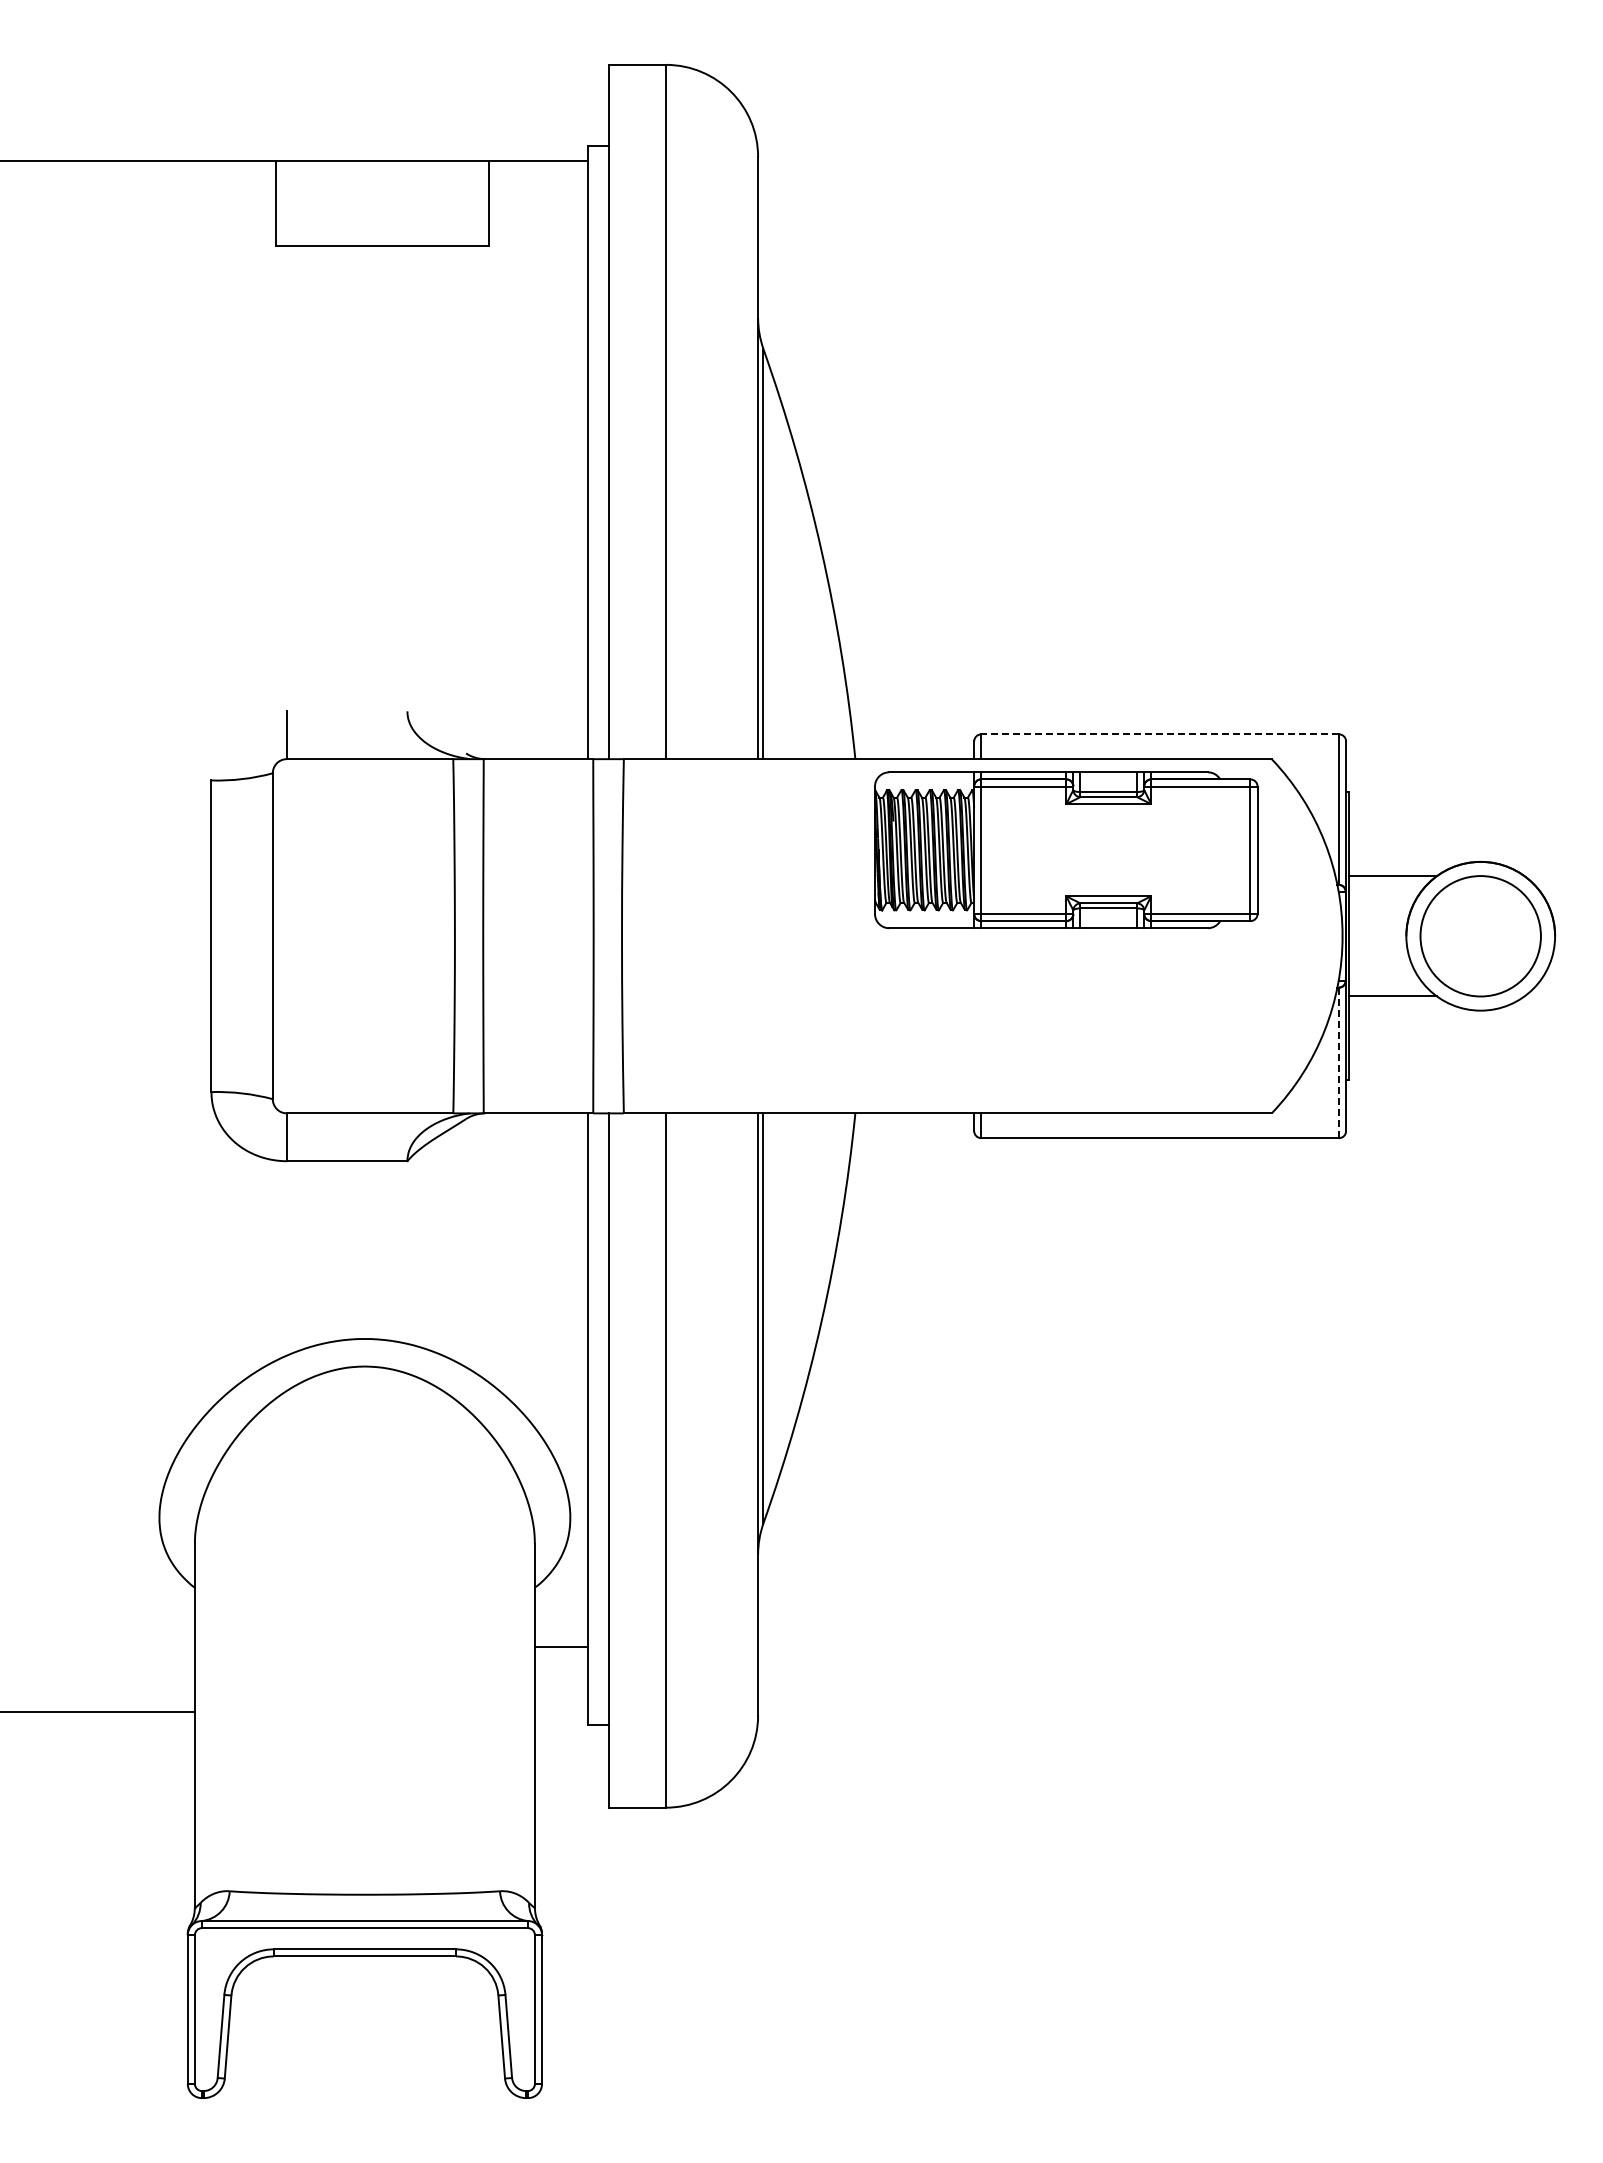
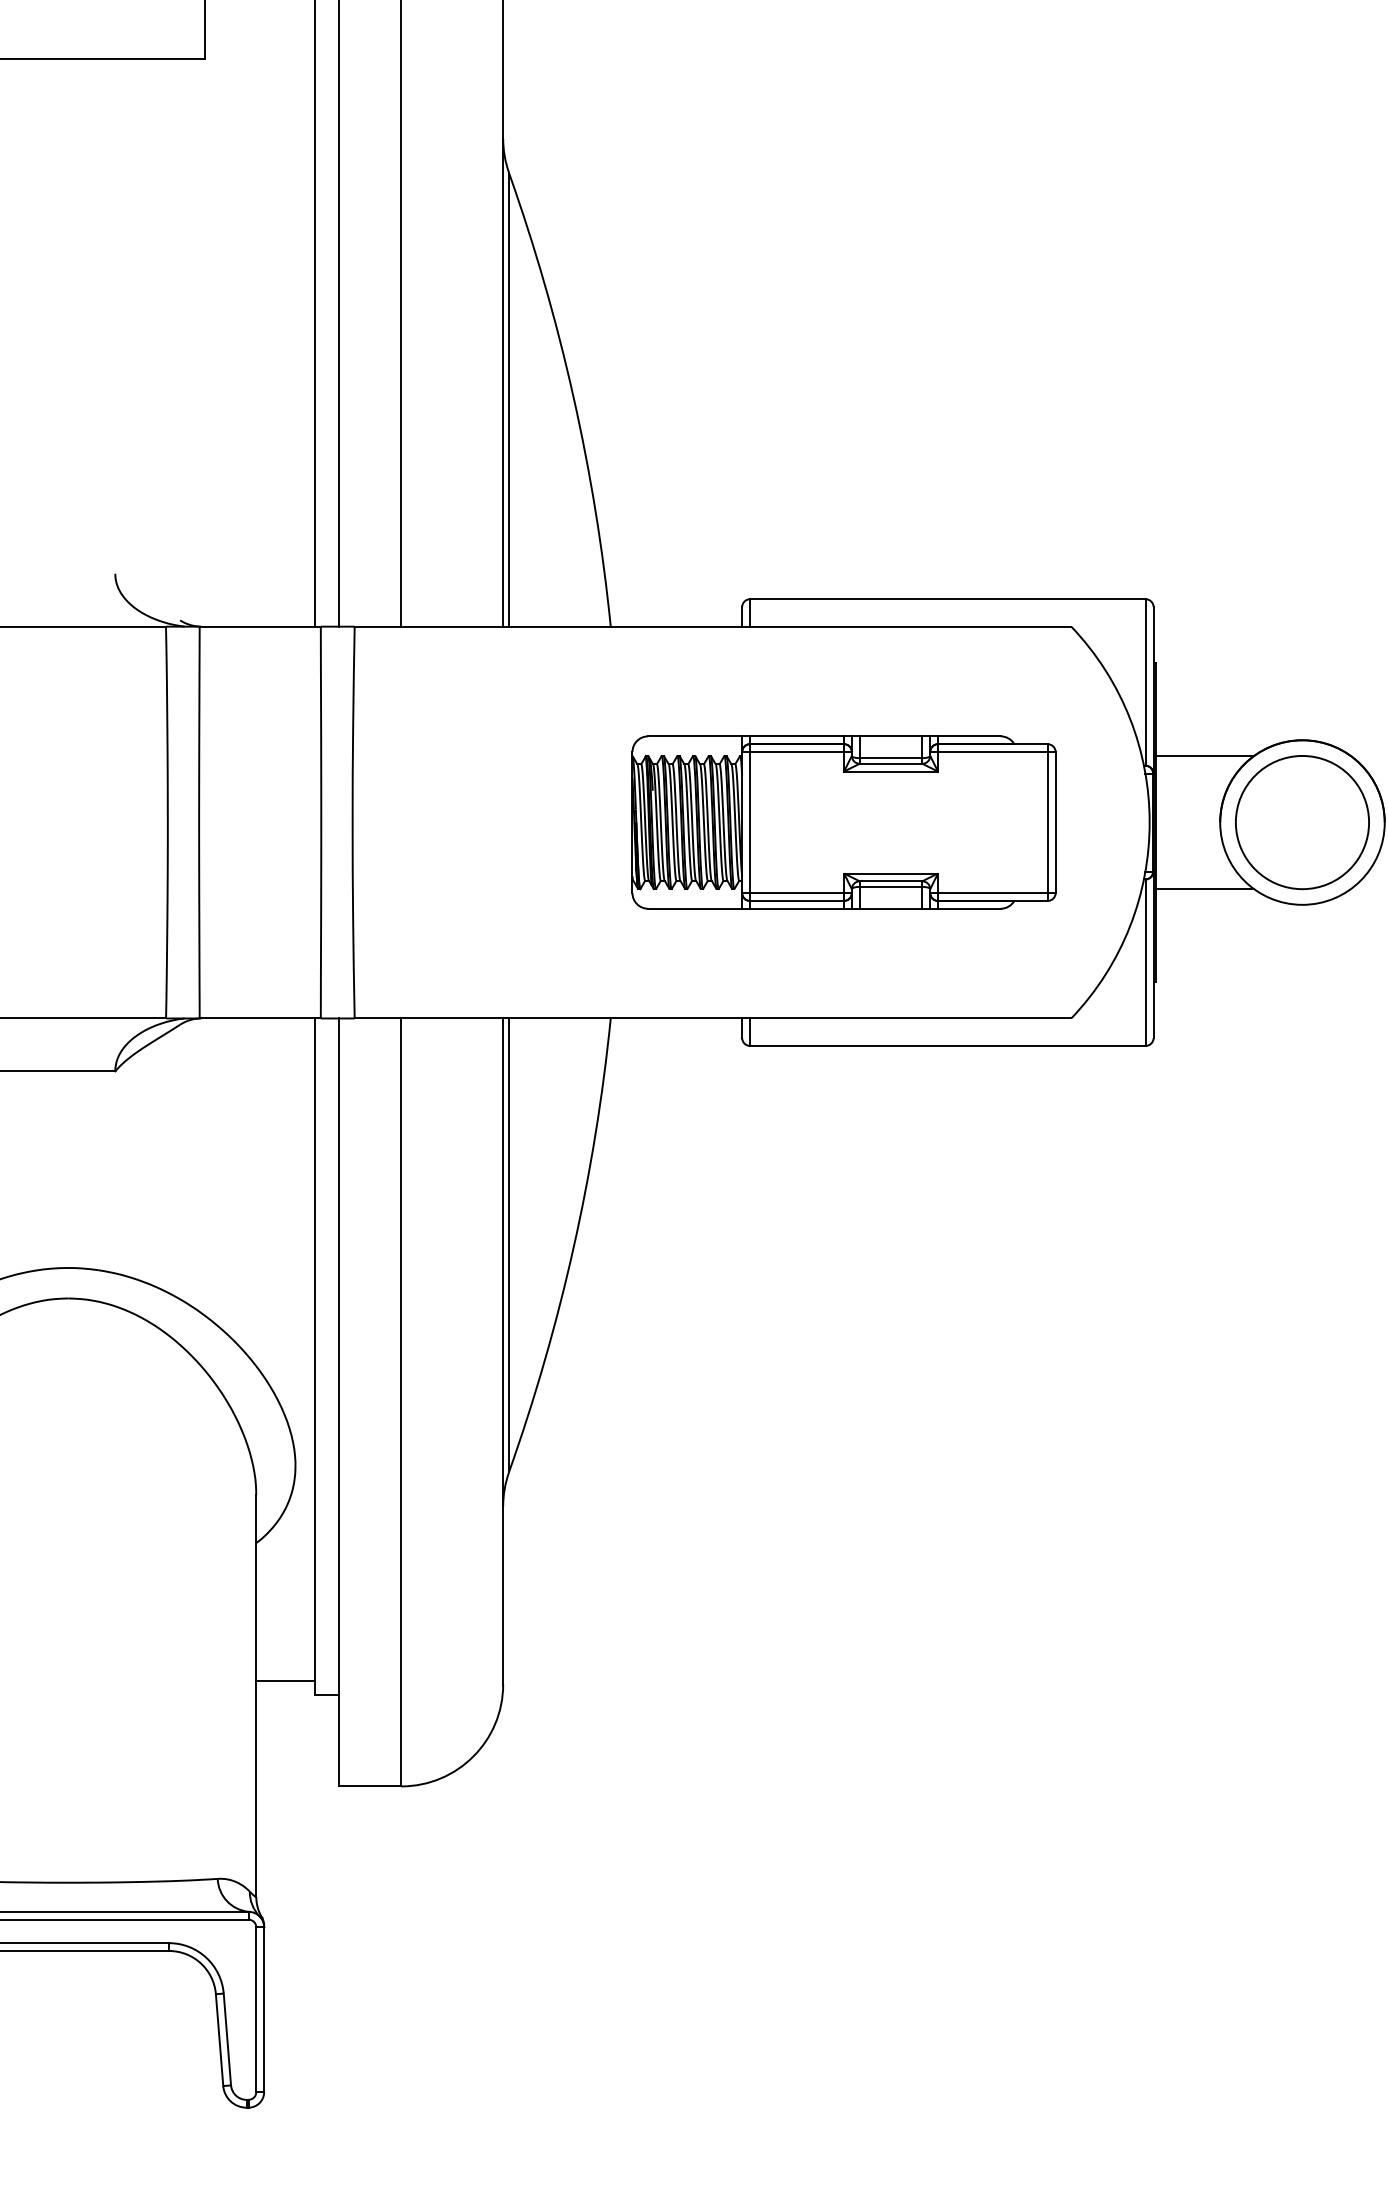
line: (1160, 734) -> (948, 599), dashed -> solid
part: (1066, 850) -> (844, 822), moved
line: (1339, 1062) -> (1146, 962), dashed -> solid
line: (561, 1647) -> (285, 1681), moved

